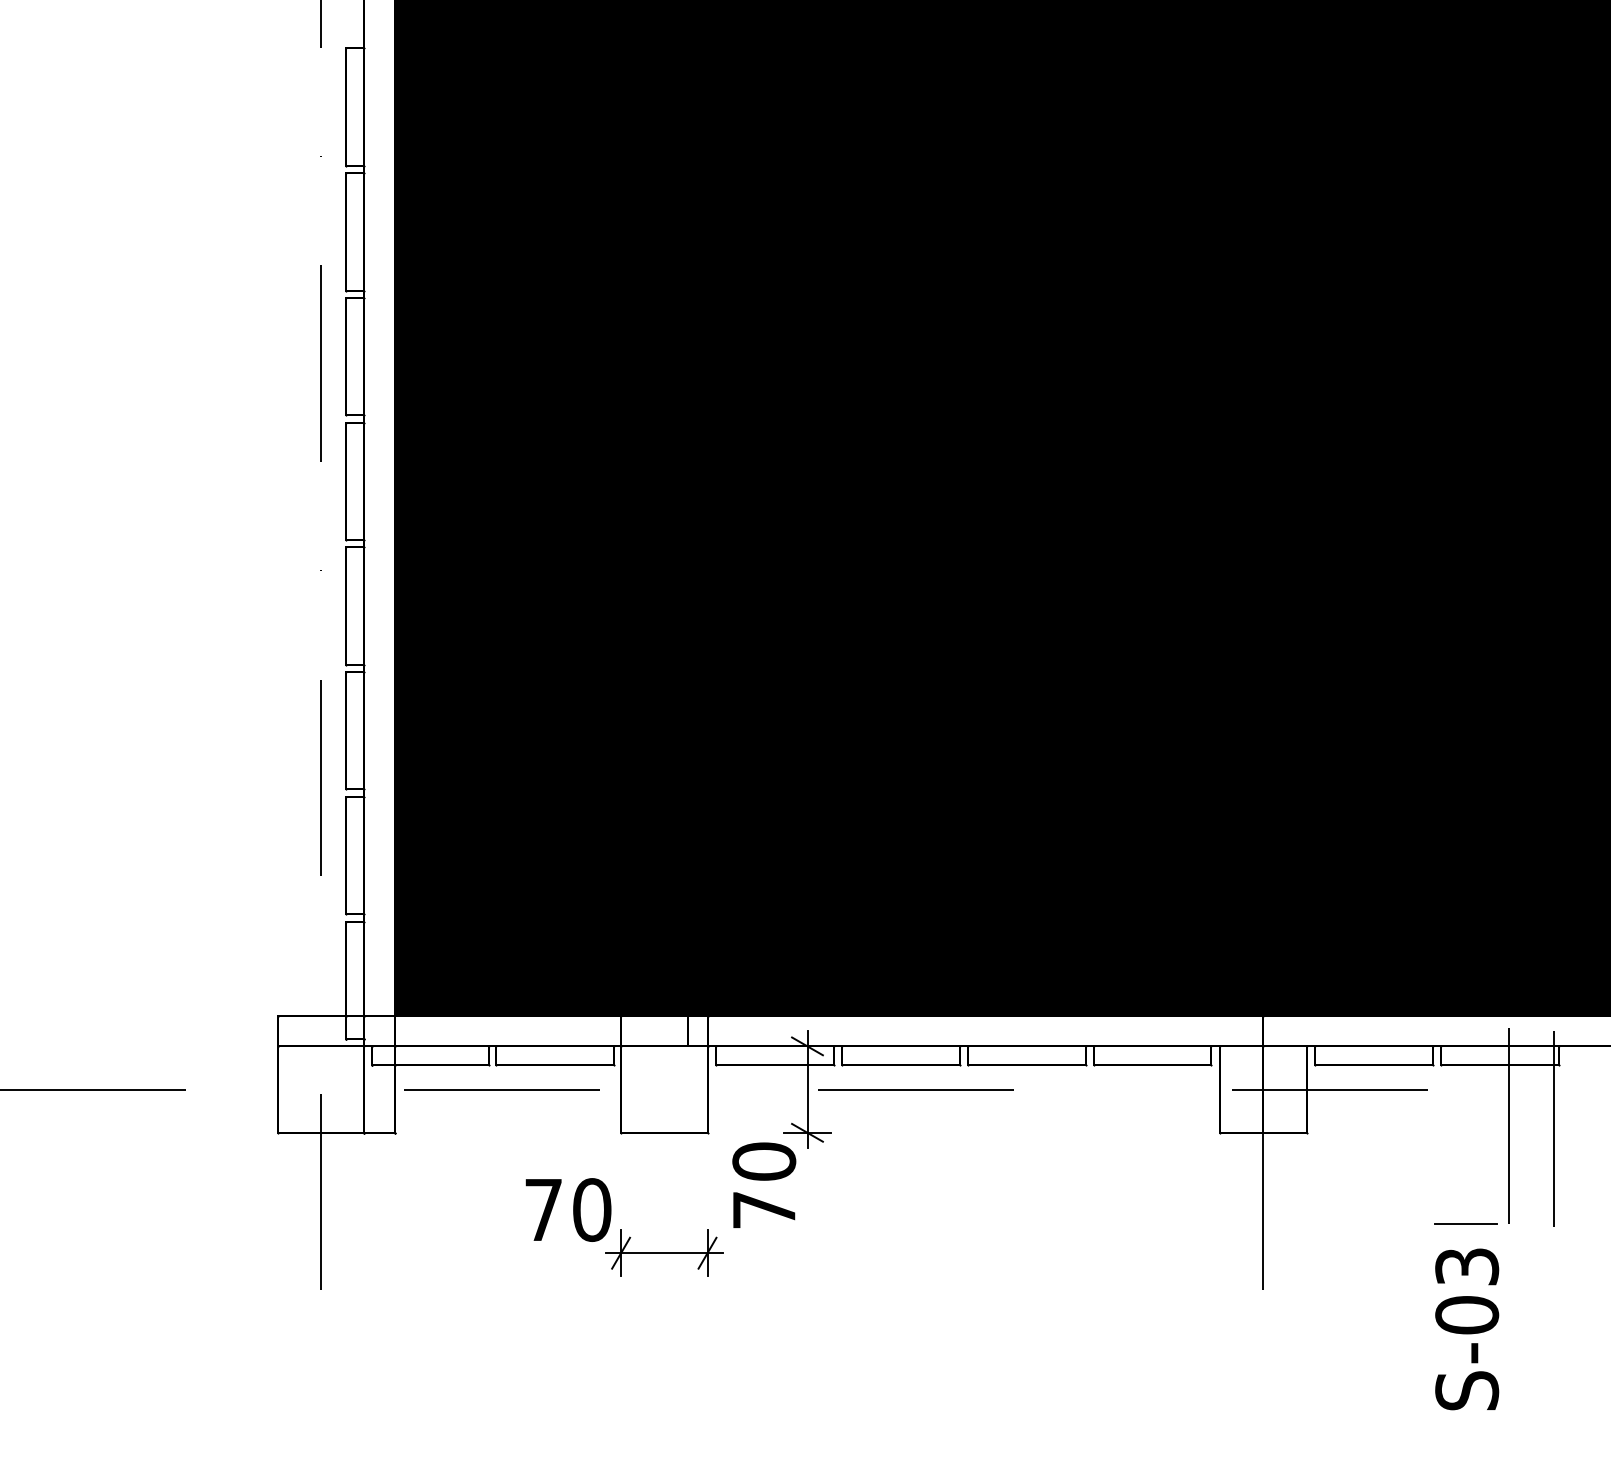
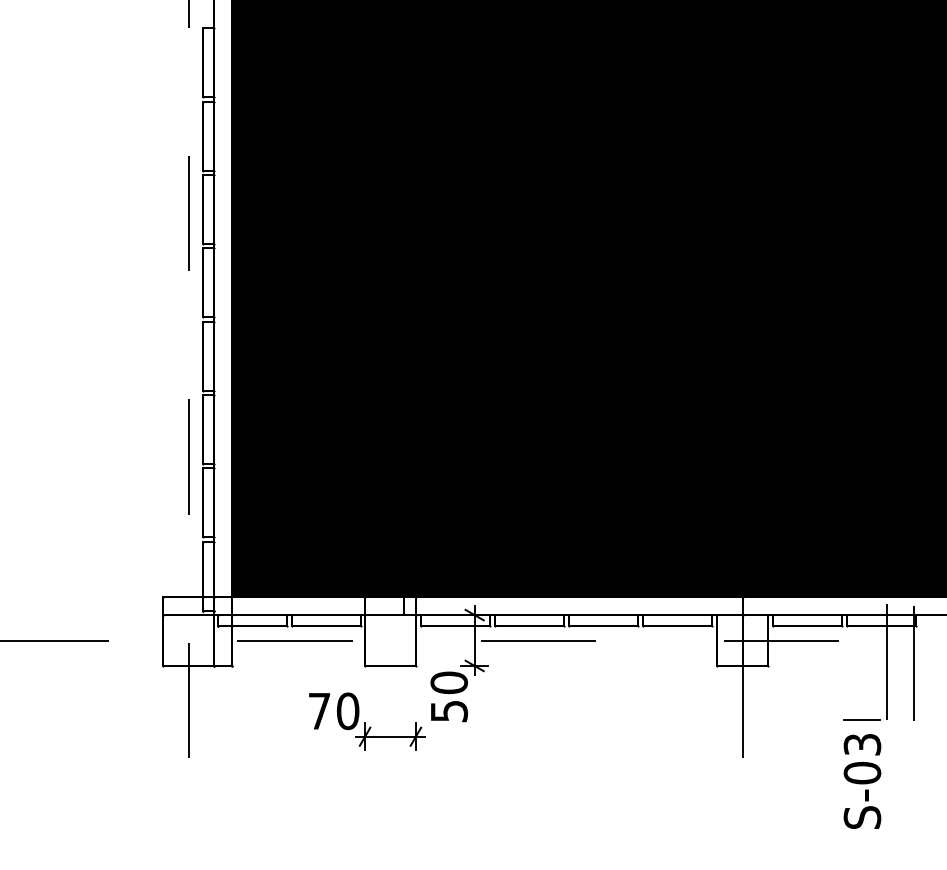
text: (764, 1210) -> (449, 711), 70 -> 50

